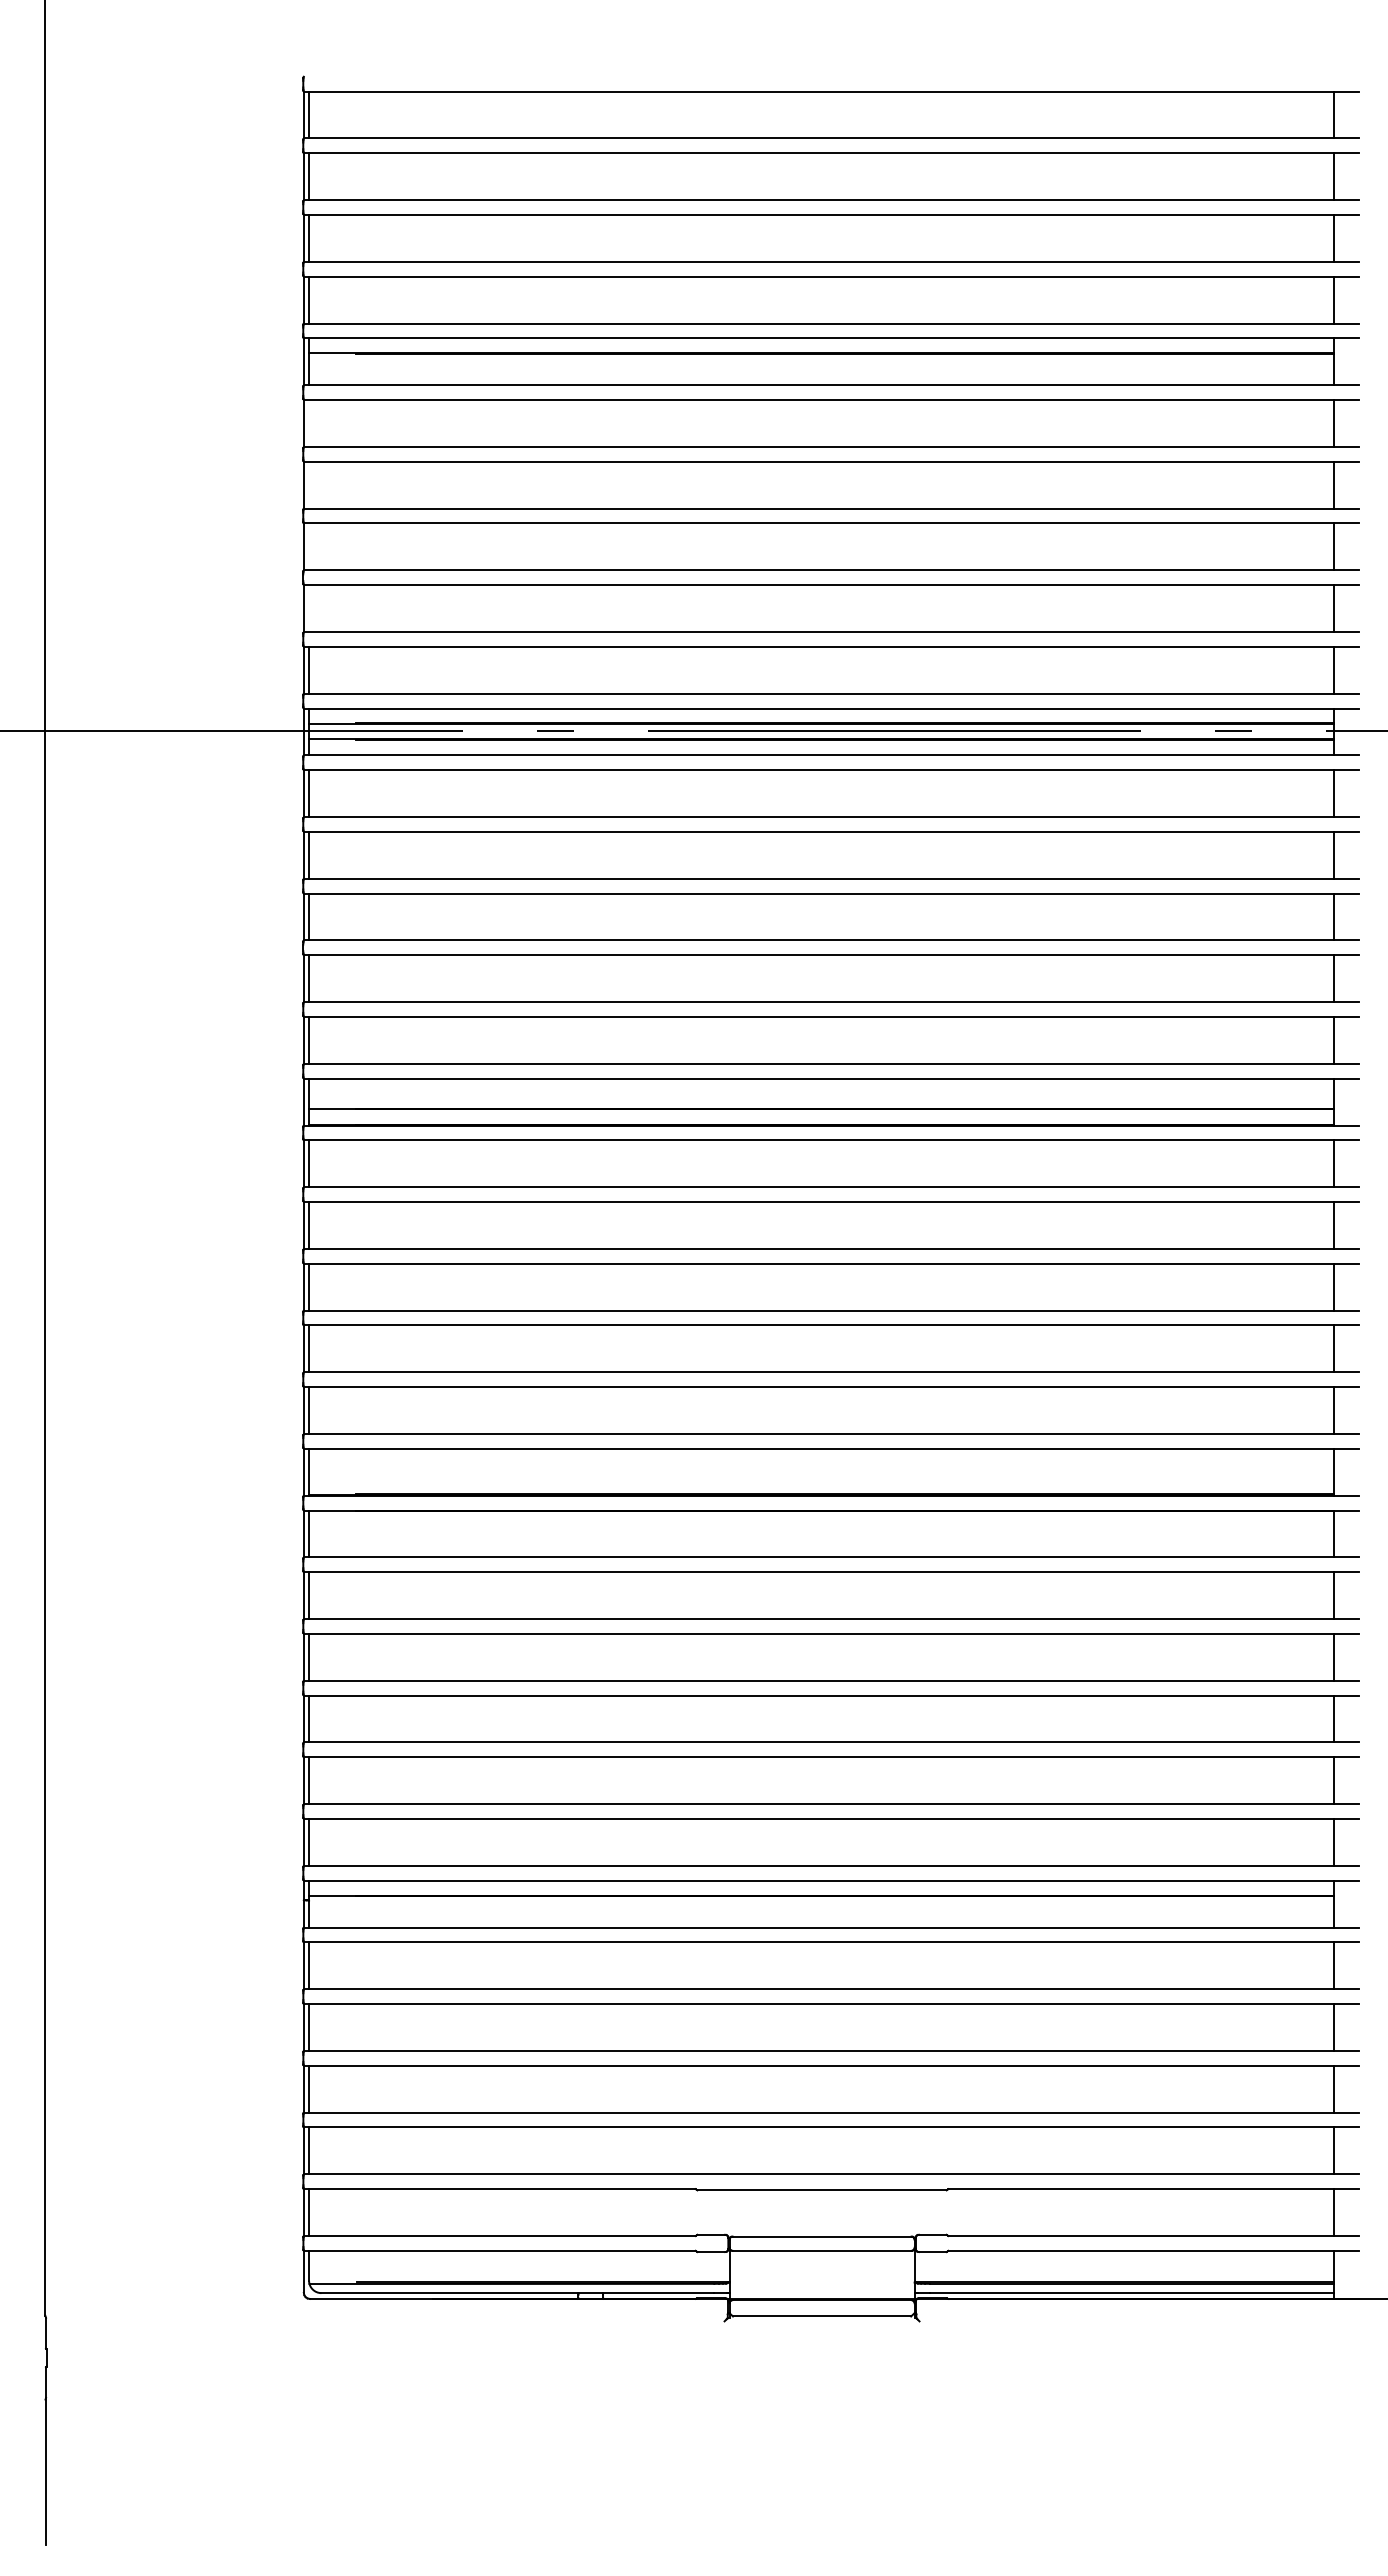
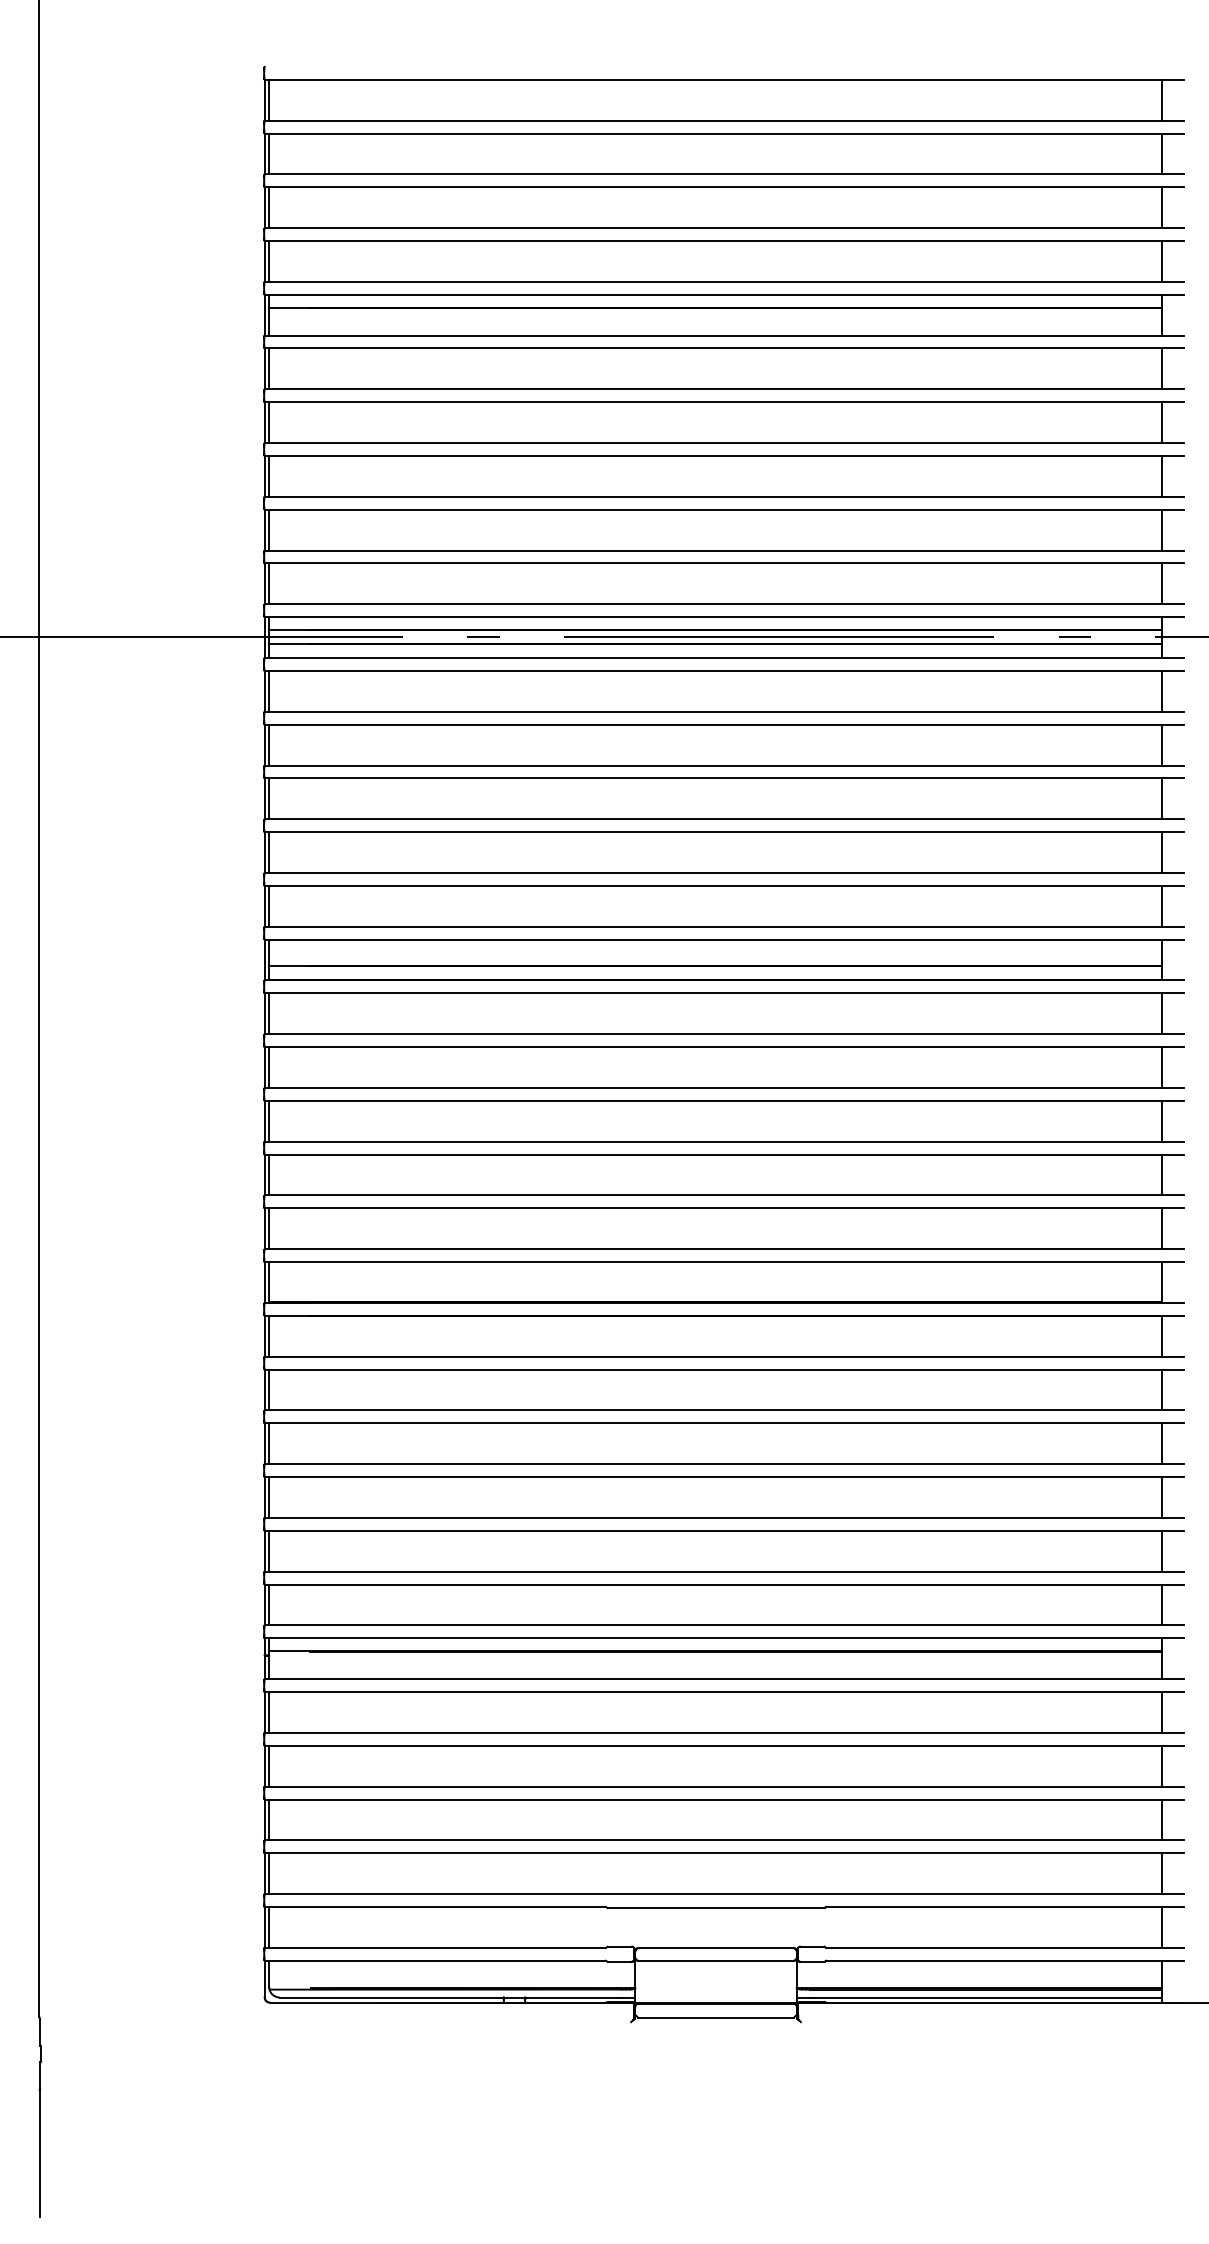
line: (309, 423) -> (269, 368), added
line: (309, 484) -> (269, 422), added
line: (309, 546) -> (269, 476), added
line: (309, 608) -> (269, 530), added

